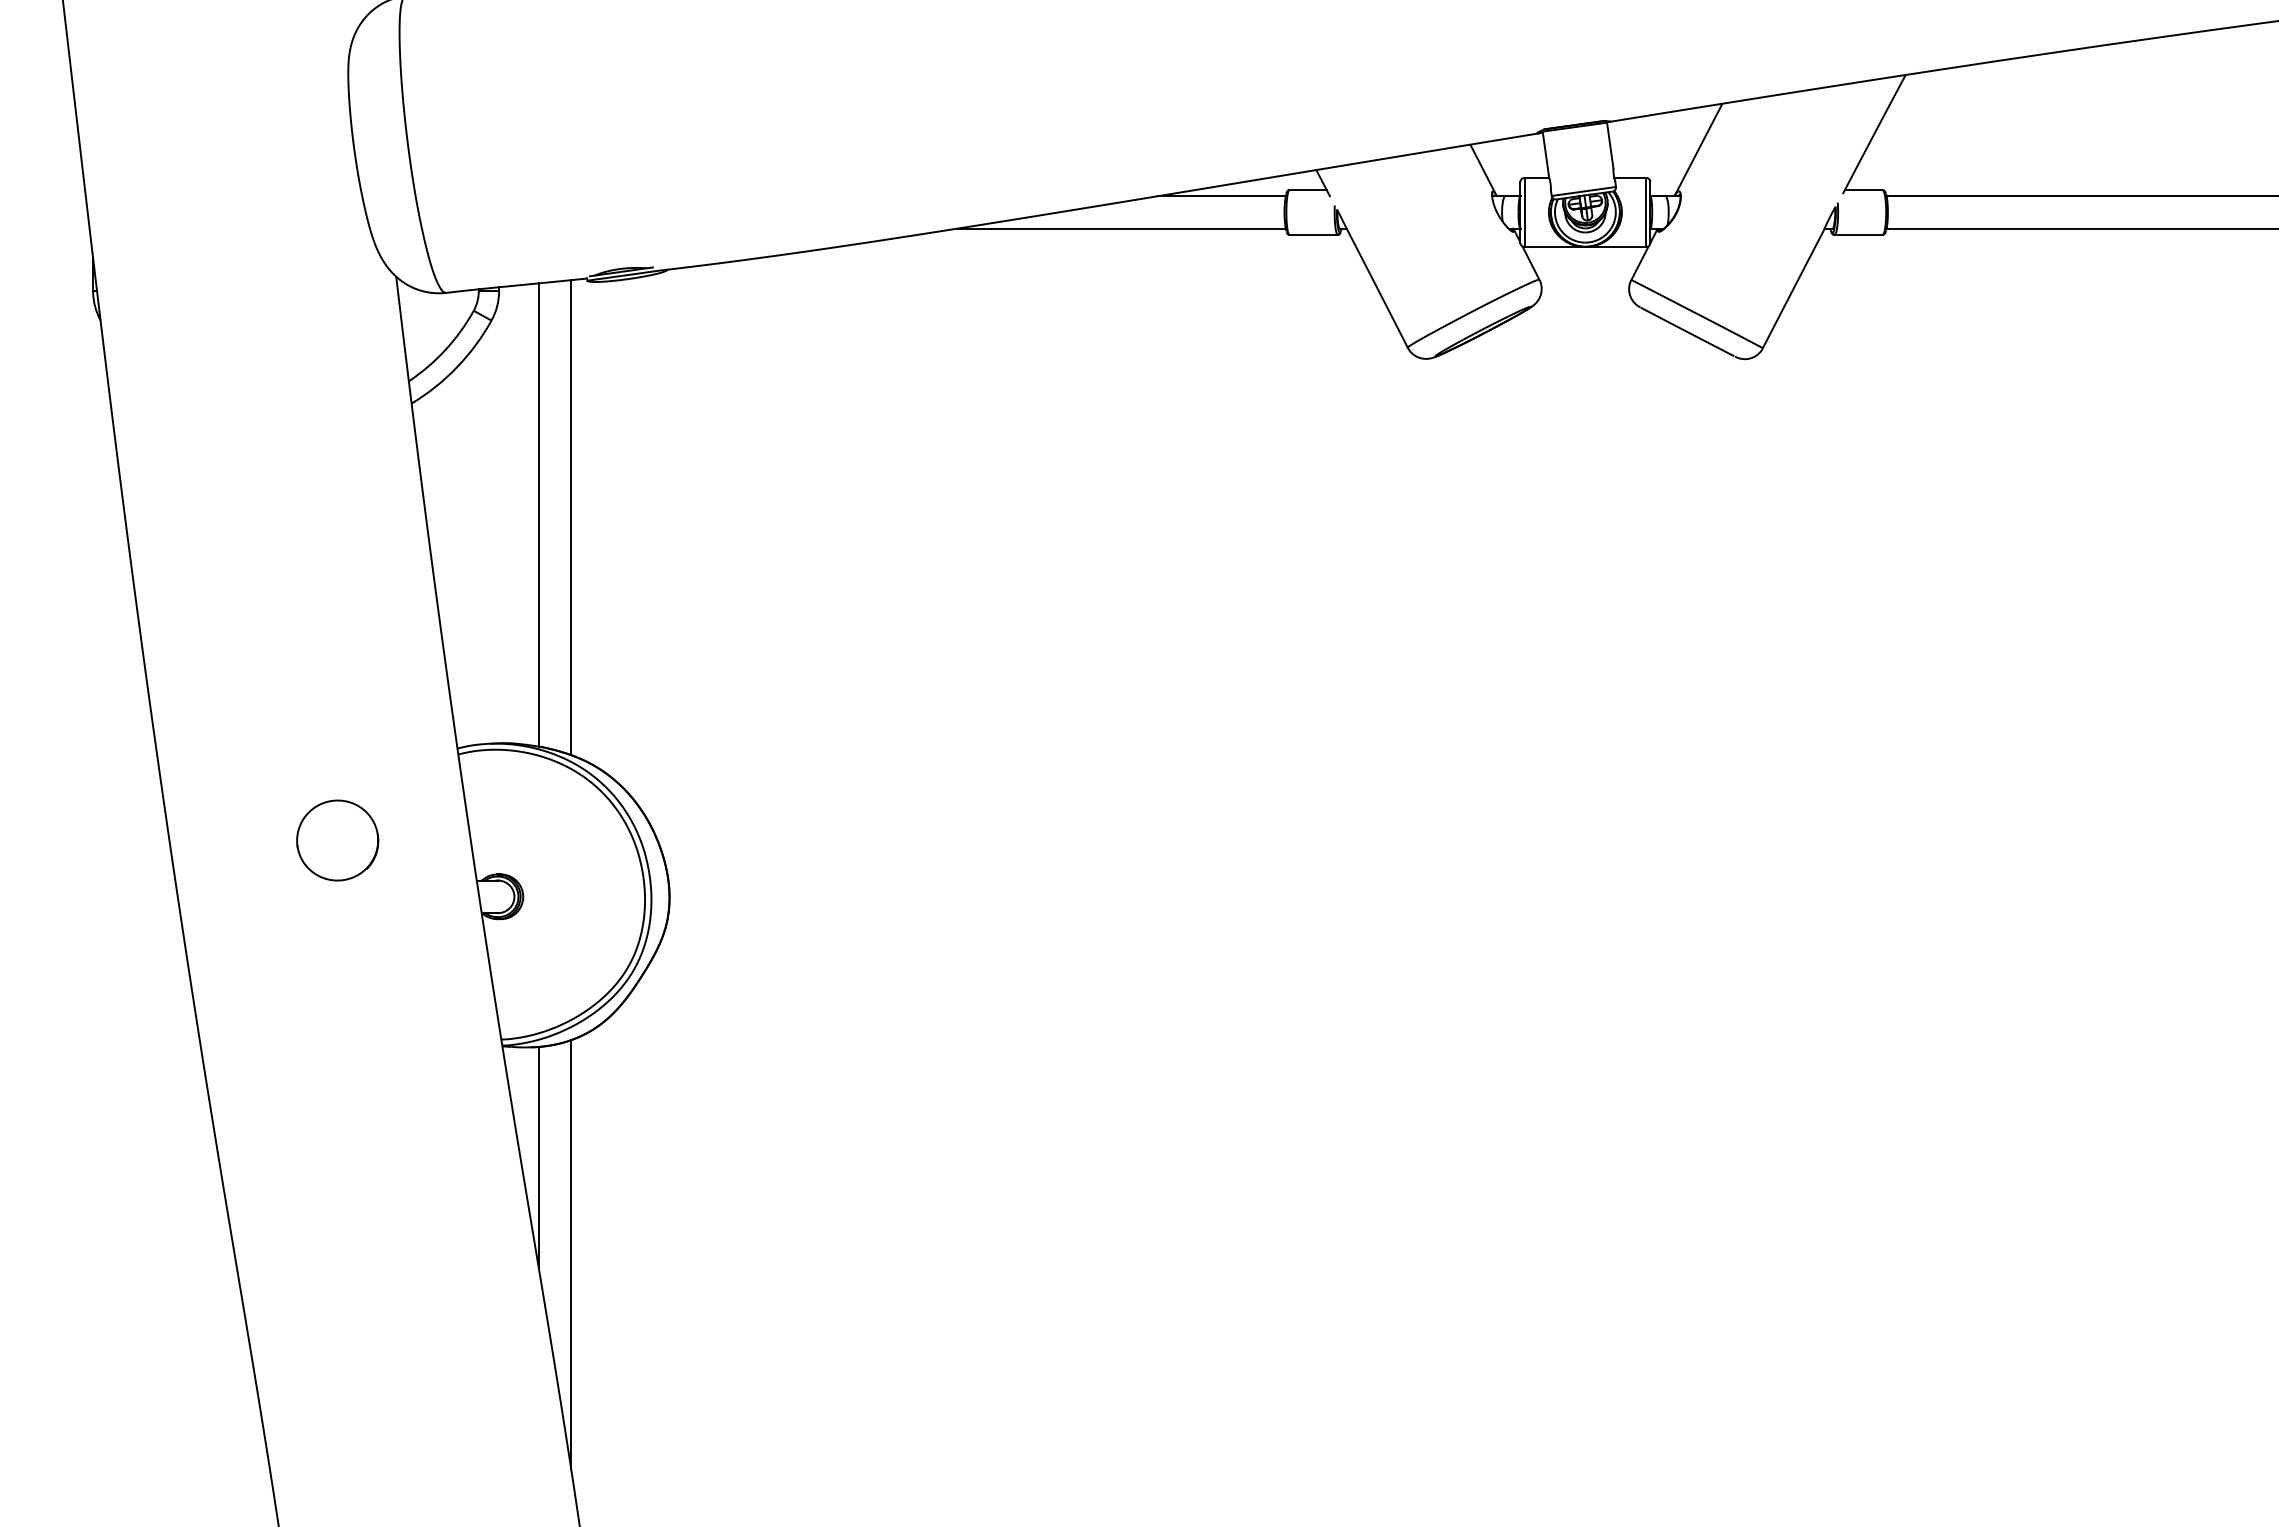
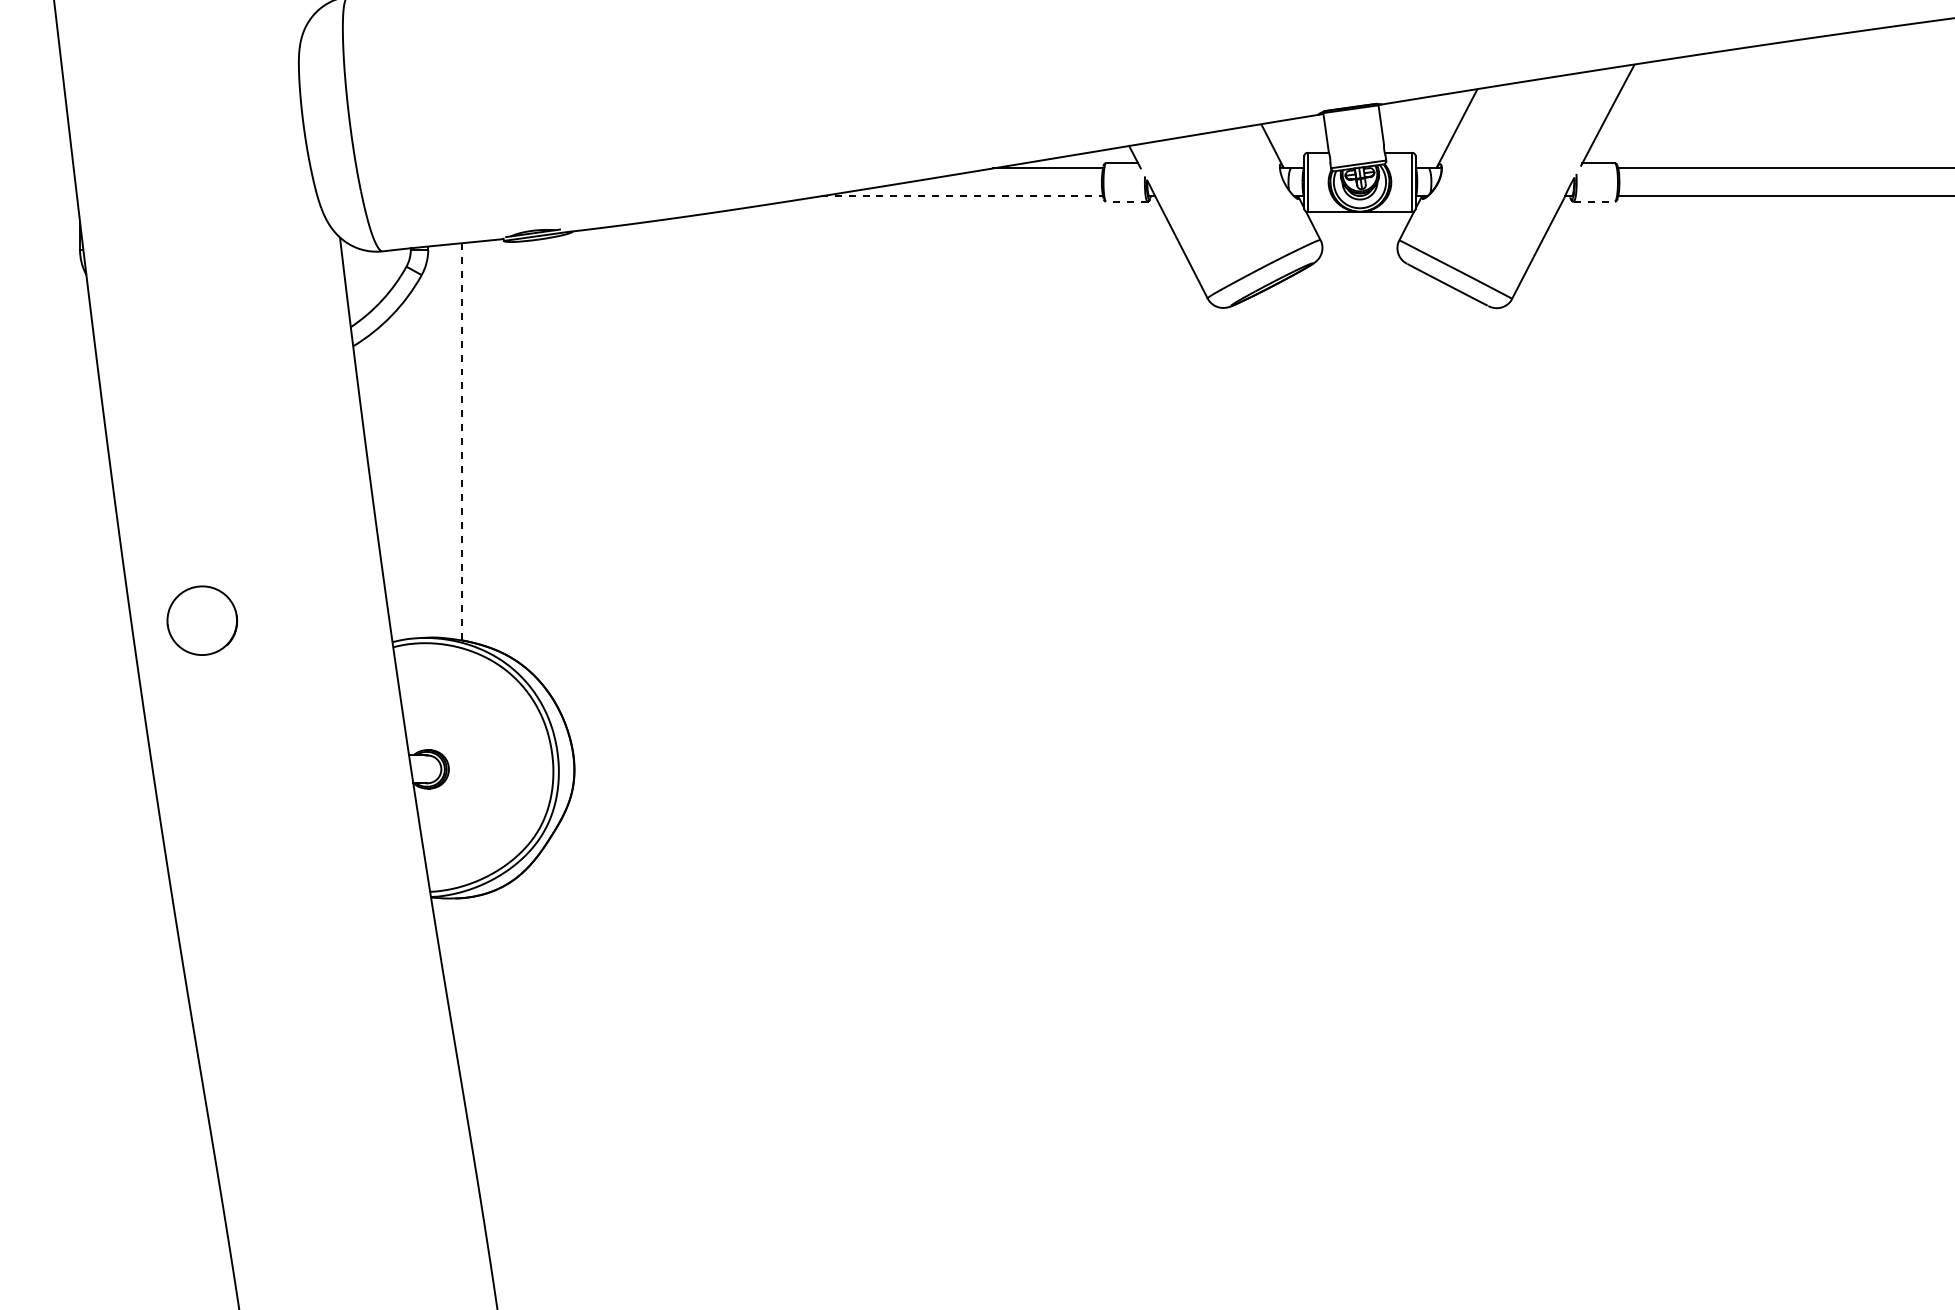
line: (1121, 228) -> (962, 196), solid -> dashed
line: (1313, 234) -> (1126, 201), solid -> dashed
line: (1859, 234) -> (1595, 201), solid -> dashed
line: (538, 515) -> (462, 442), solid -> dashed
line: (571, 517) -> (490, 444), removed
part: (337, 840) -> (202, 620), moved
line: (538, 1156) -> (462, 992), removed
line: (571, 1254) -> (490, 1076), removed

